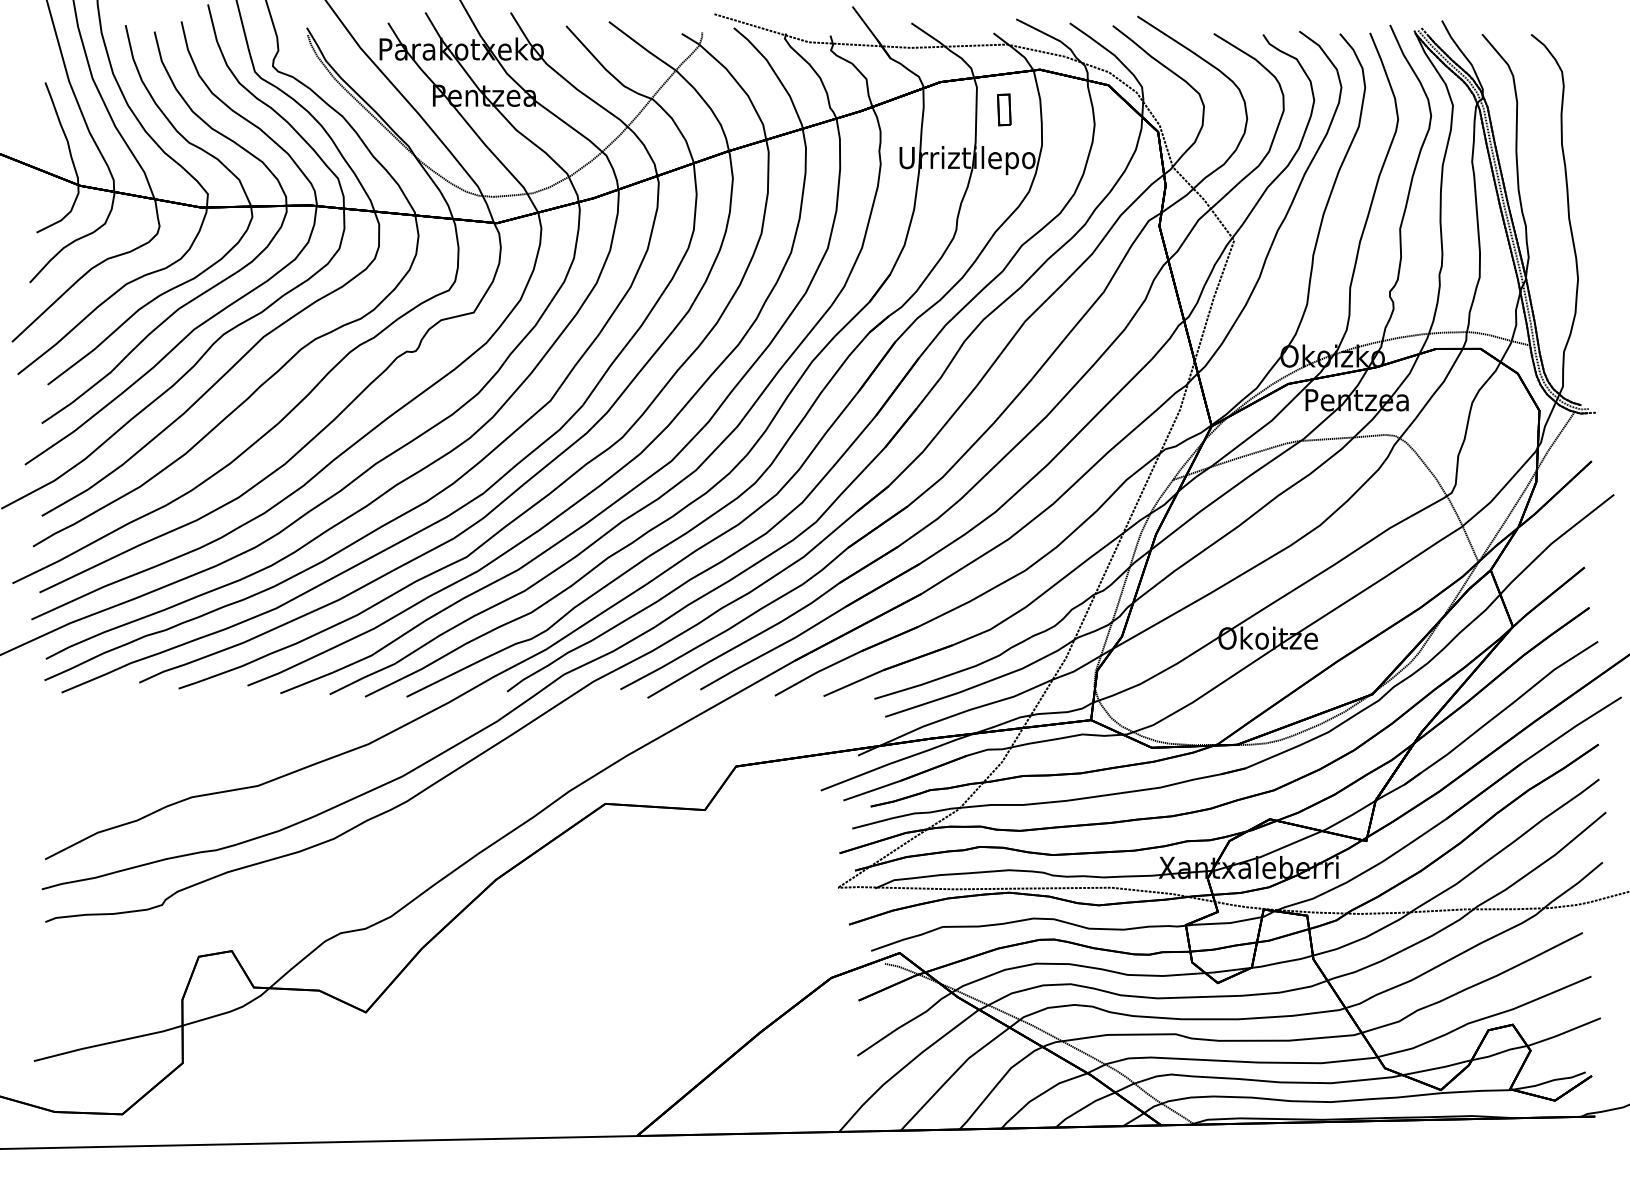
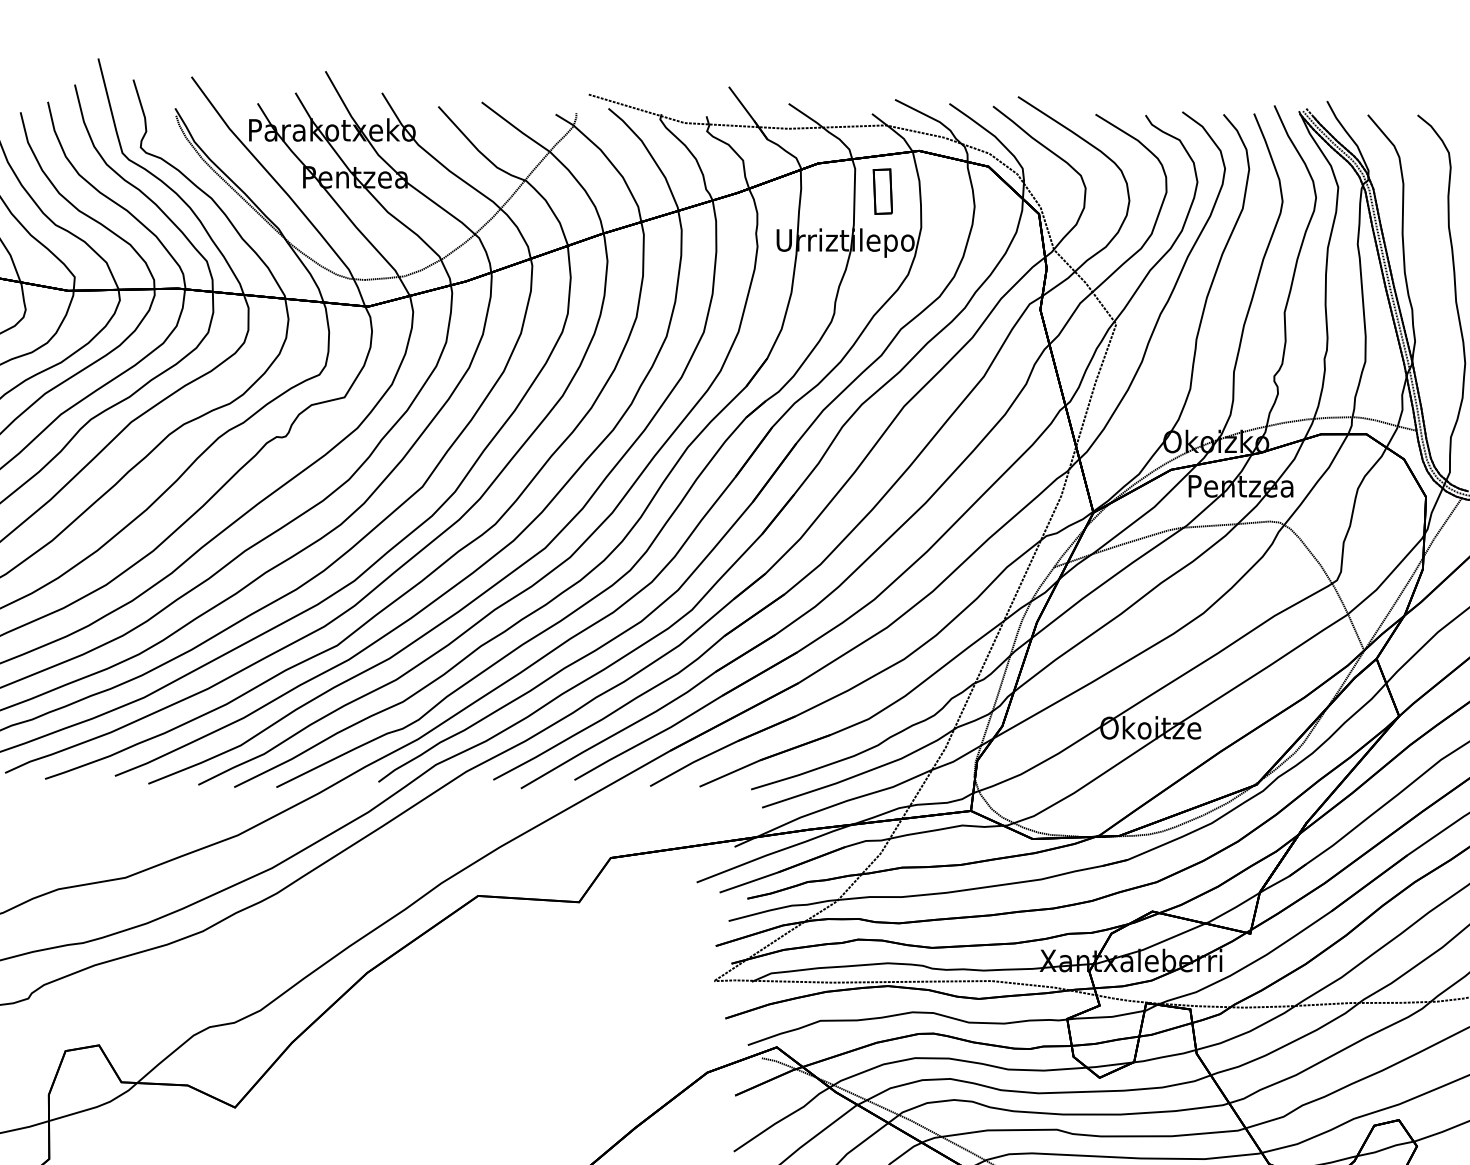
part: (1004, 109) -> (883, 191), size x1.43

